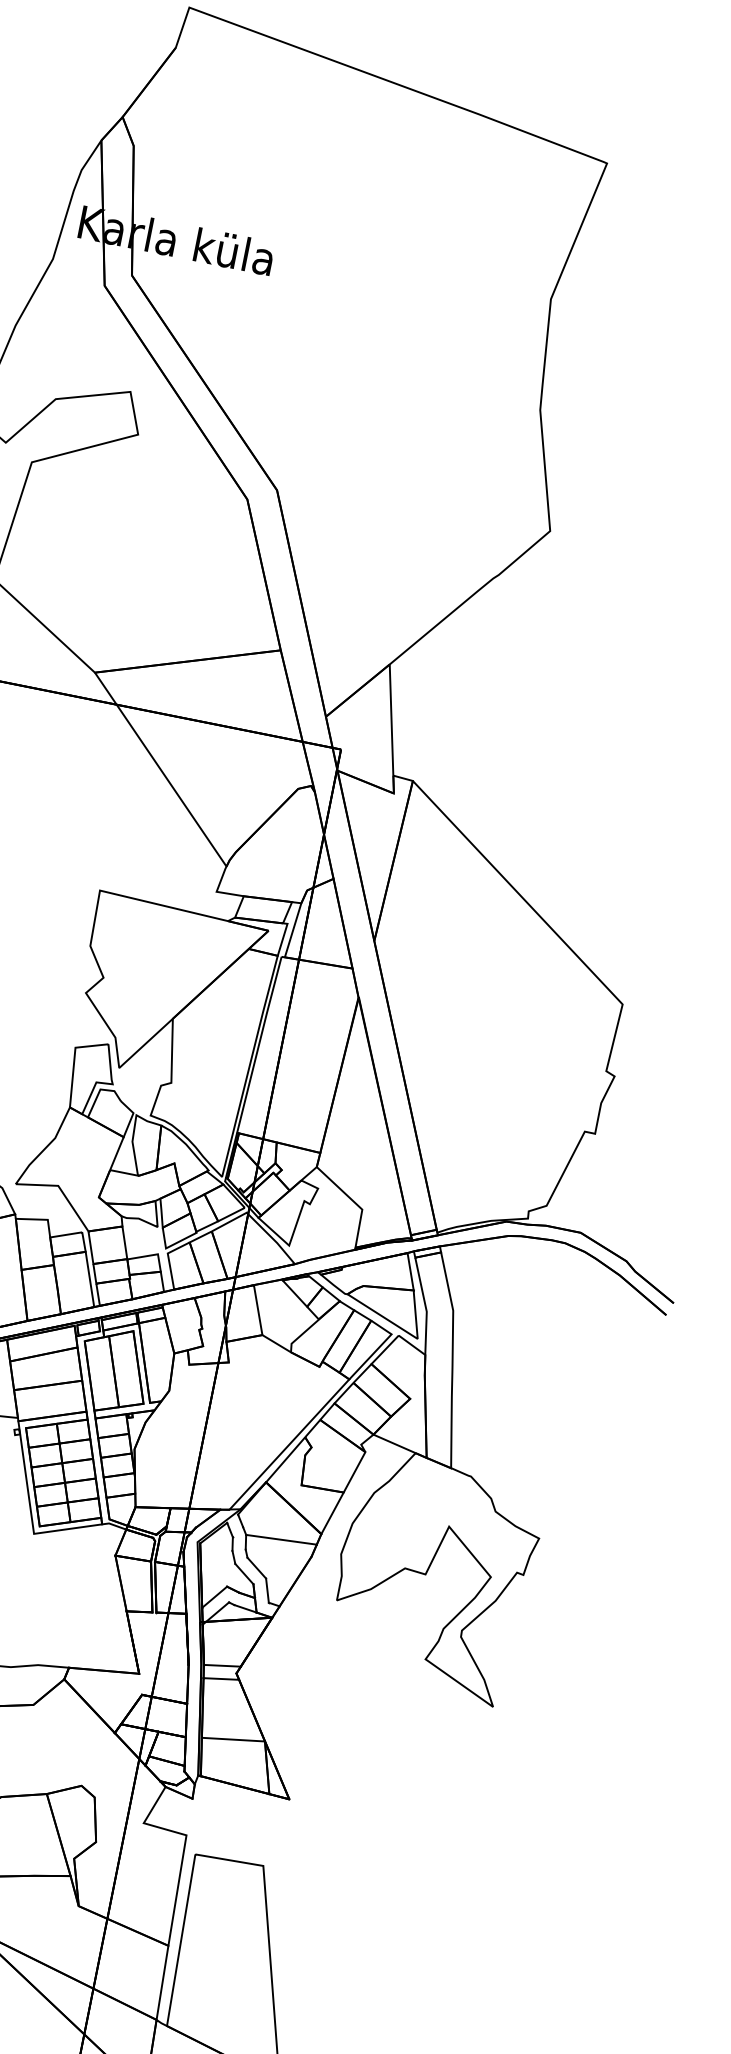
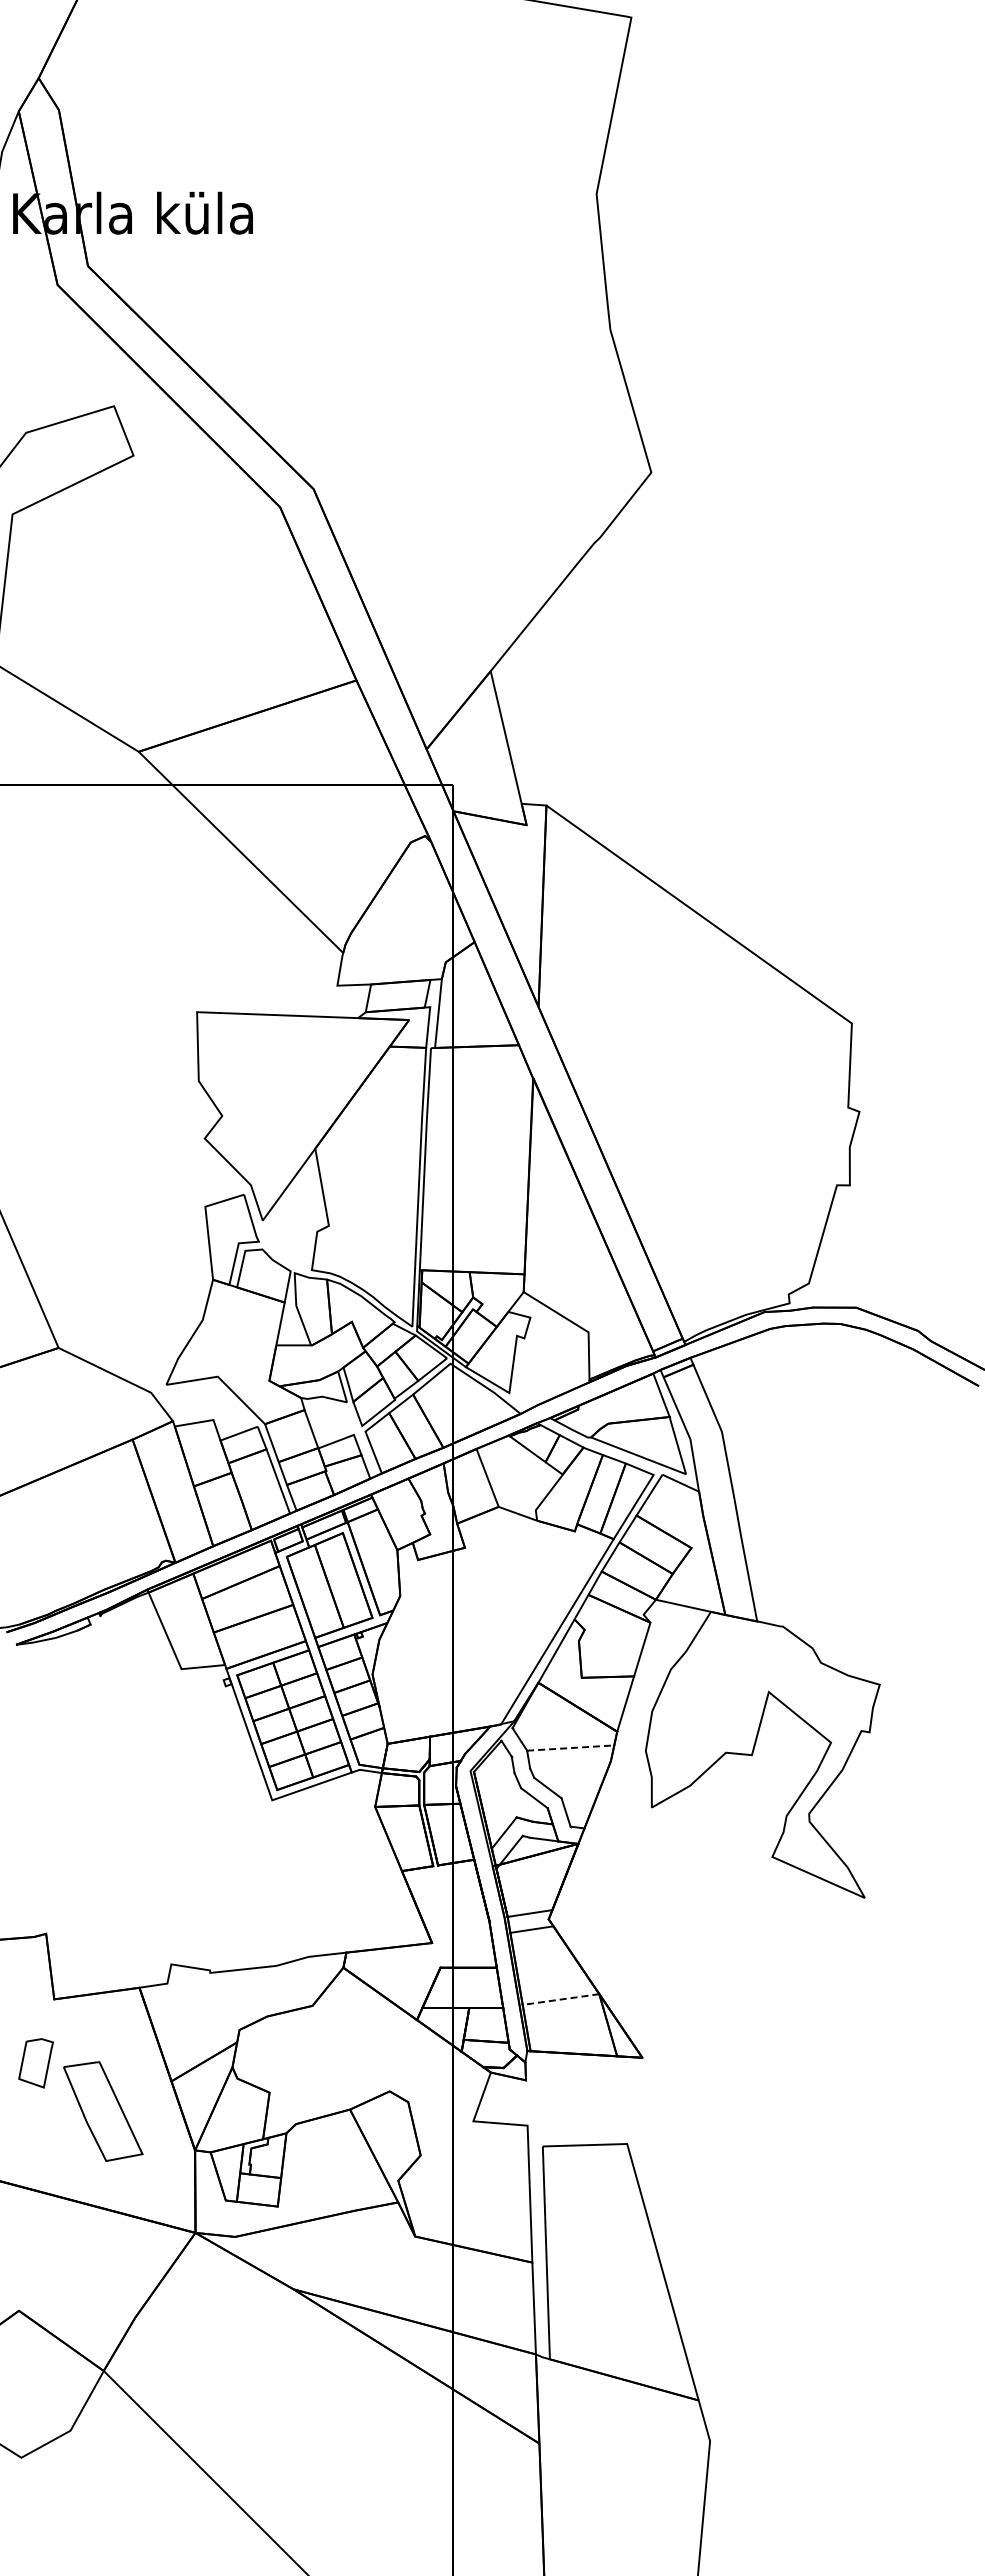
line: (281, 1540) -> (570, 1748), solid -> dashed
line: (233, 1739) -> (561, 1999), solid -> dashed

